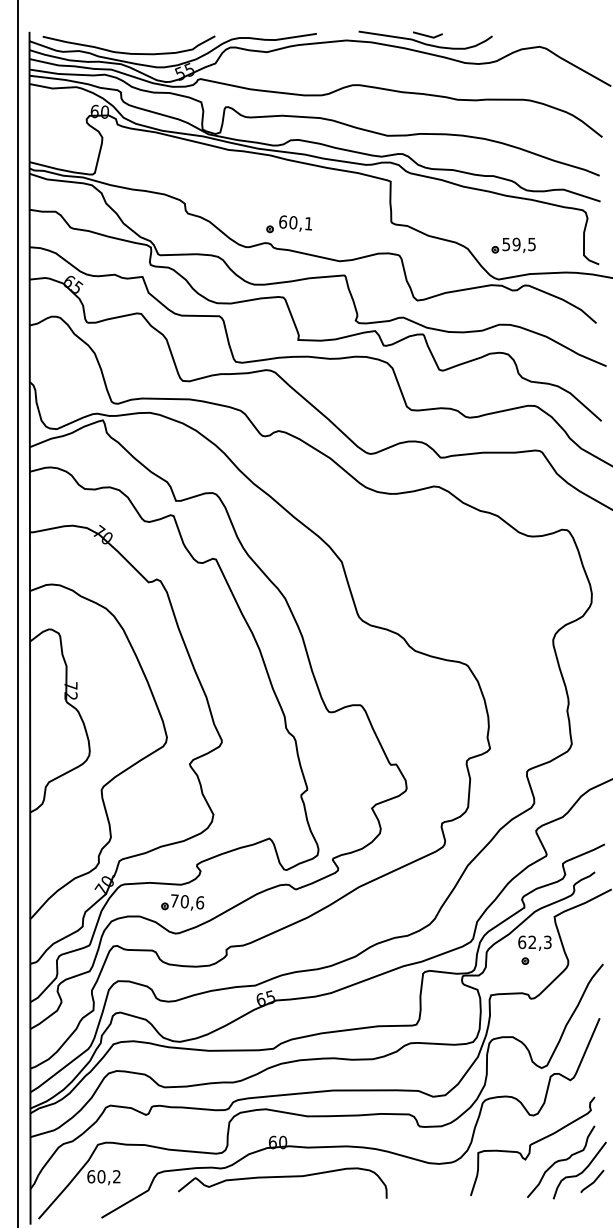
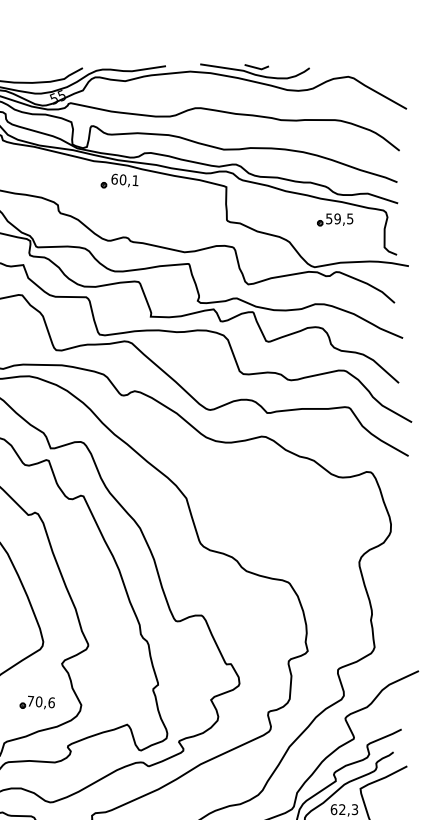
part: (288, 224) -> (119, 181), moved
part: (513, 245) -> (335, 219), moved
part: (182, 902) -> (37, 702), moved

